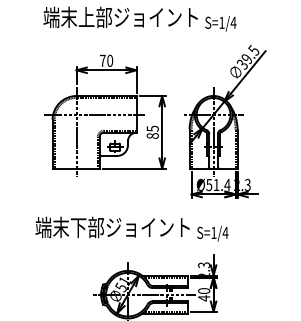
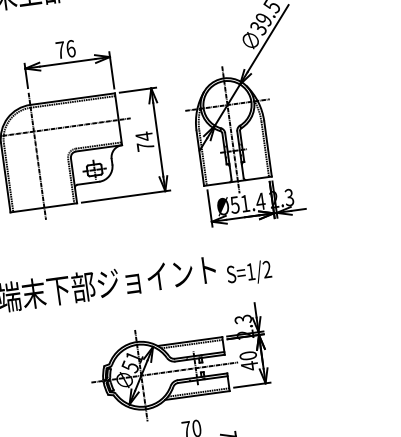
text: (110, 60) -> (71, 48), 70 -> 76
text: (152, 131) -> (144, 140), 85 -> 74
text: (225, 232) -> (267, 268), S=1/4 -> S=1/2

